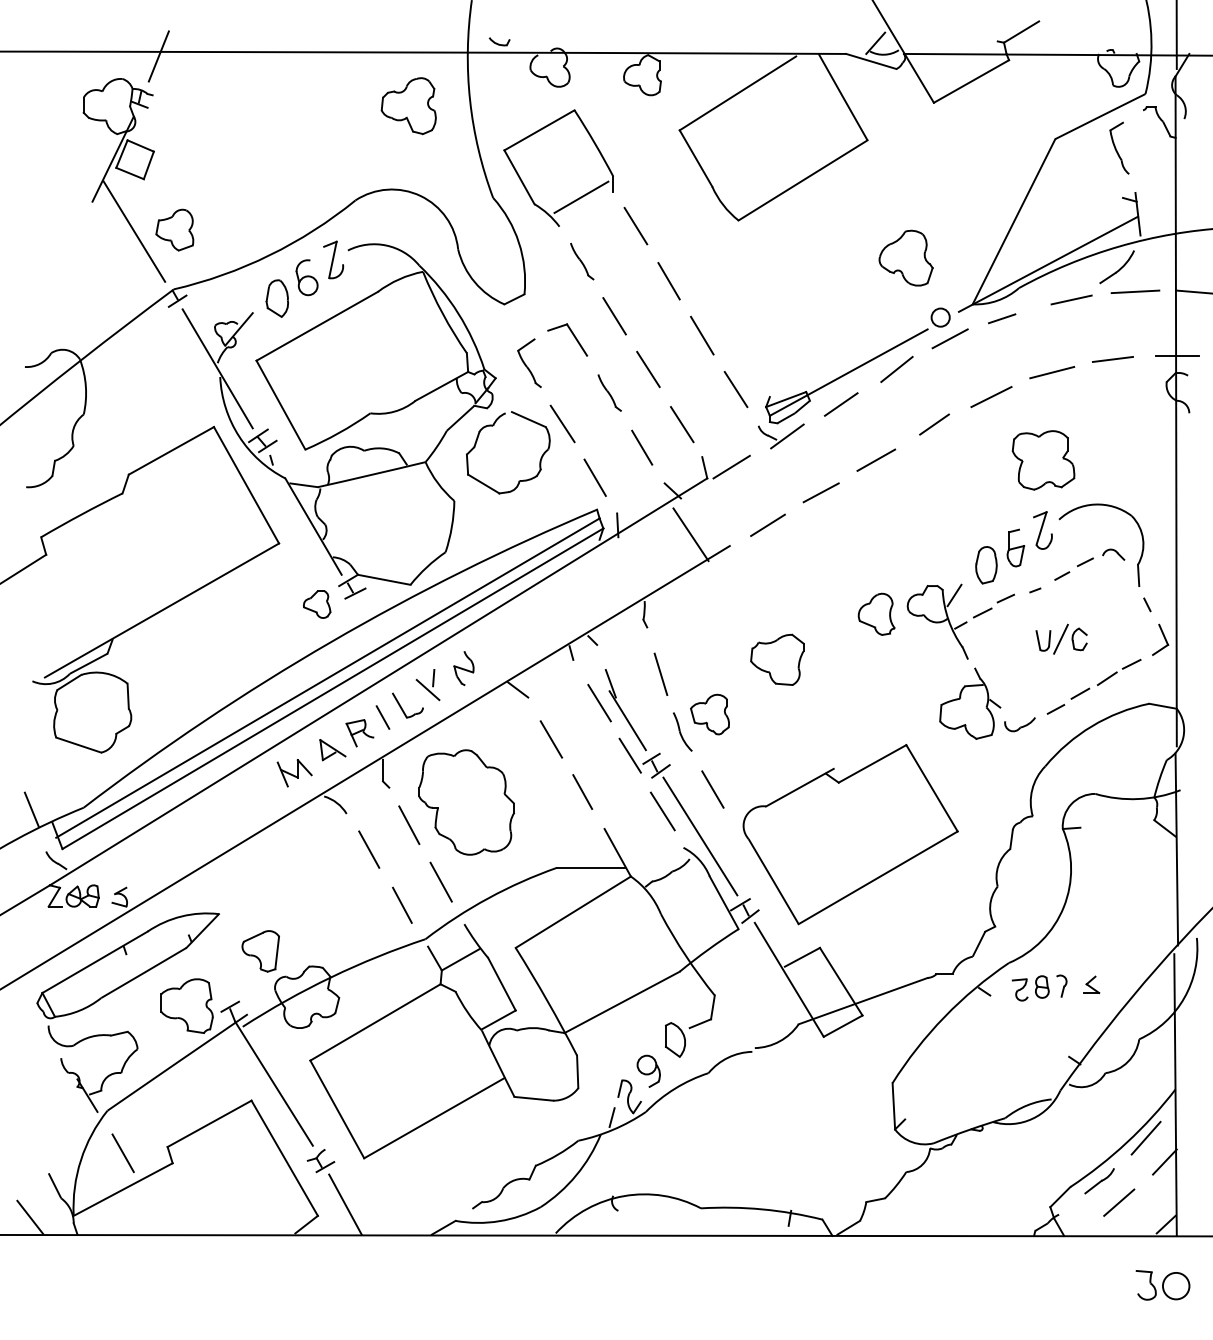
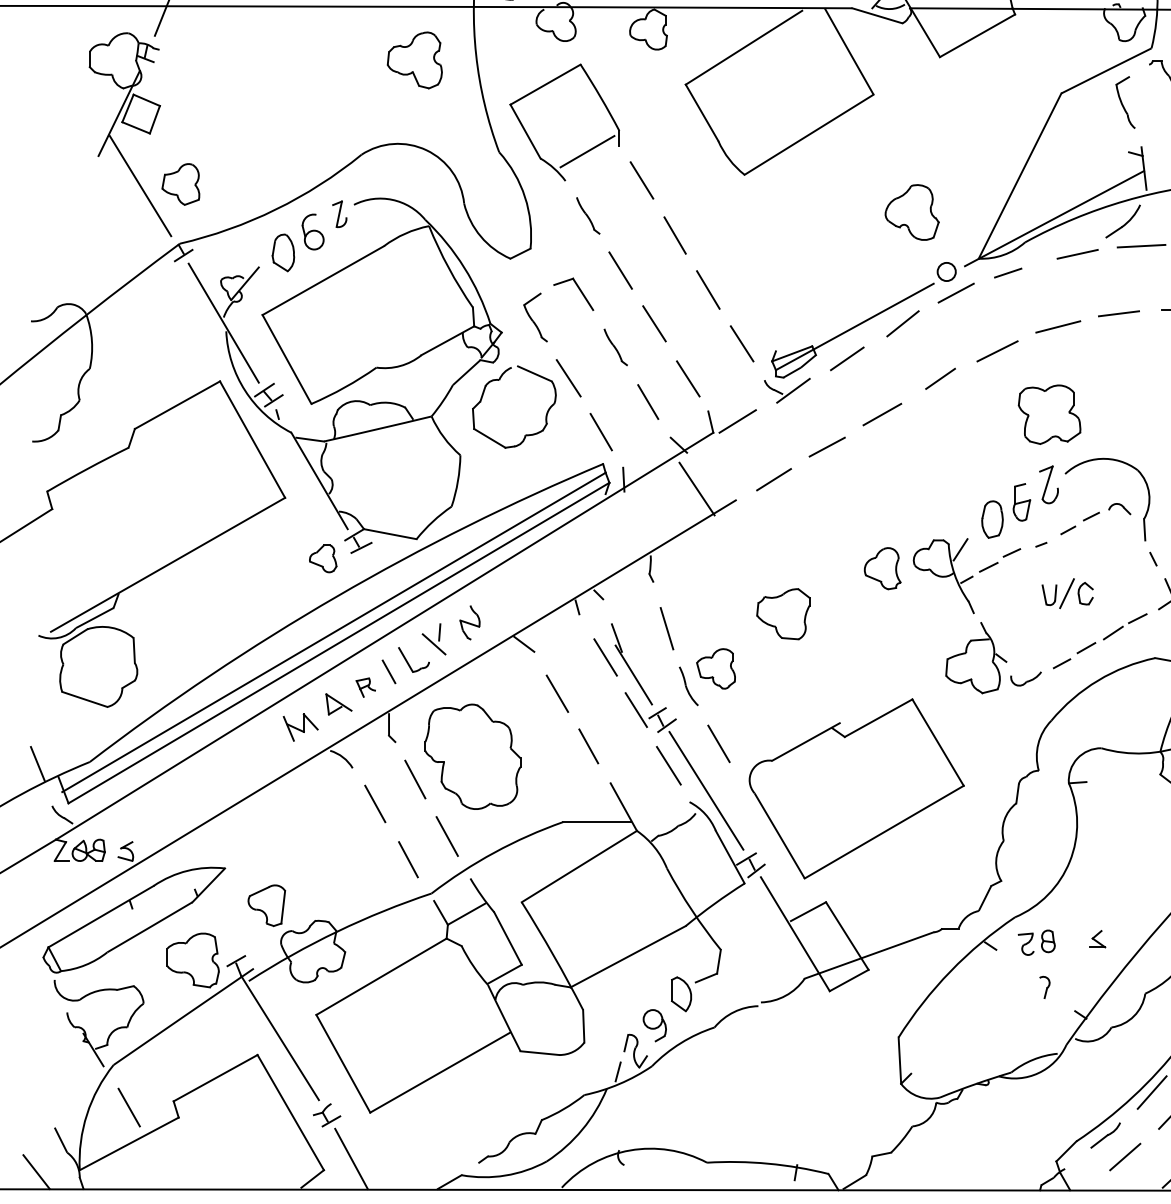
part: (333, 259) -> (339, 213), size x0.7
part: (359, 733) -> (365, 687), size x0.7
part: (1061, 985) -> (1044, 986), moved

